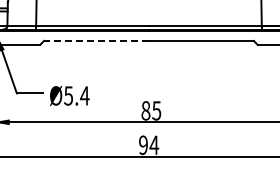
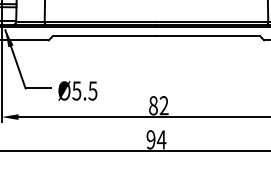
line: (96, 40) -> (104, 36), dashed -> solid
text: (84, 95) -> (92, 90), Ø5.4 -> Ø5.5
text: (156, 110) -> (163, 105), 85 -> 82

